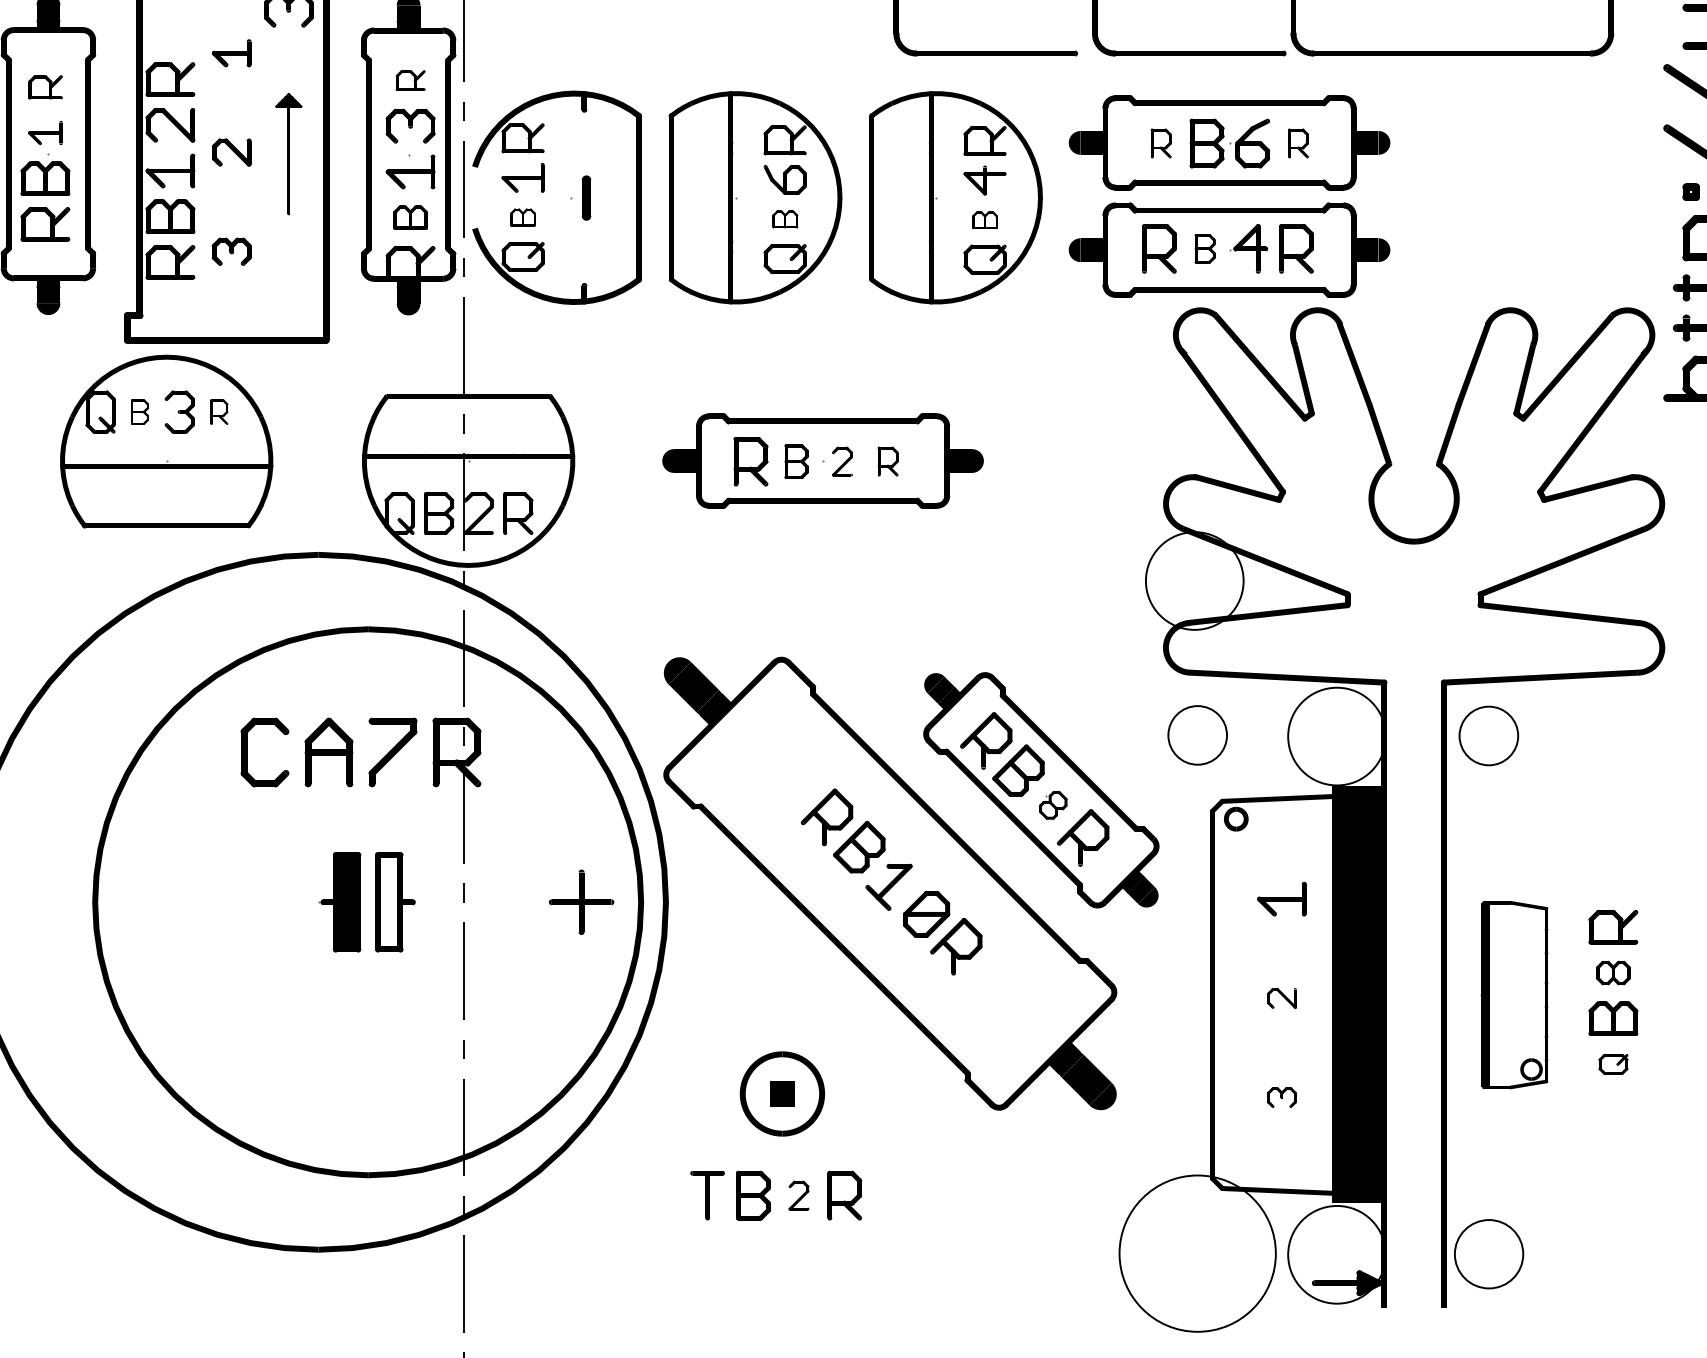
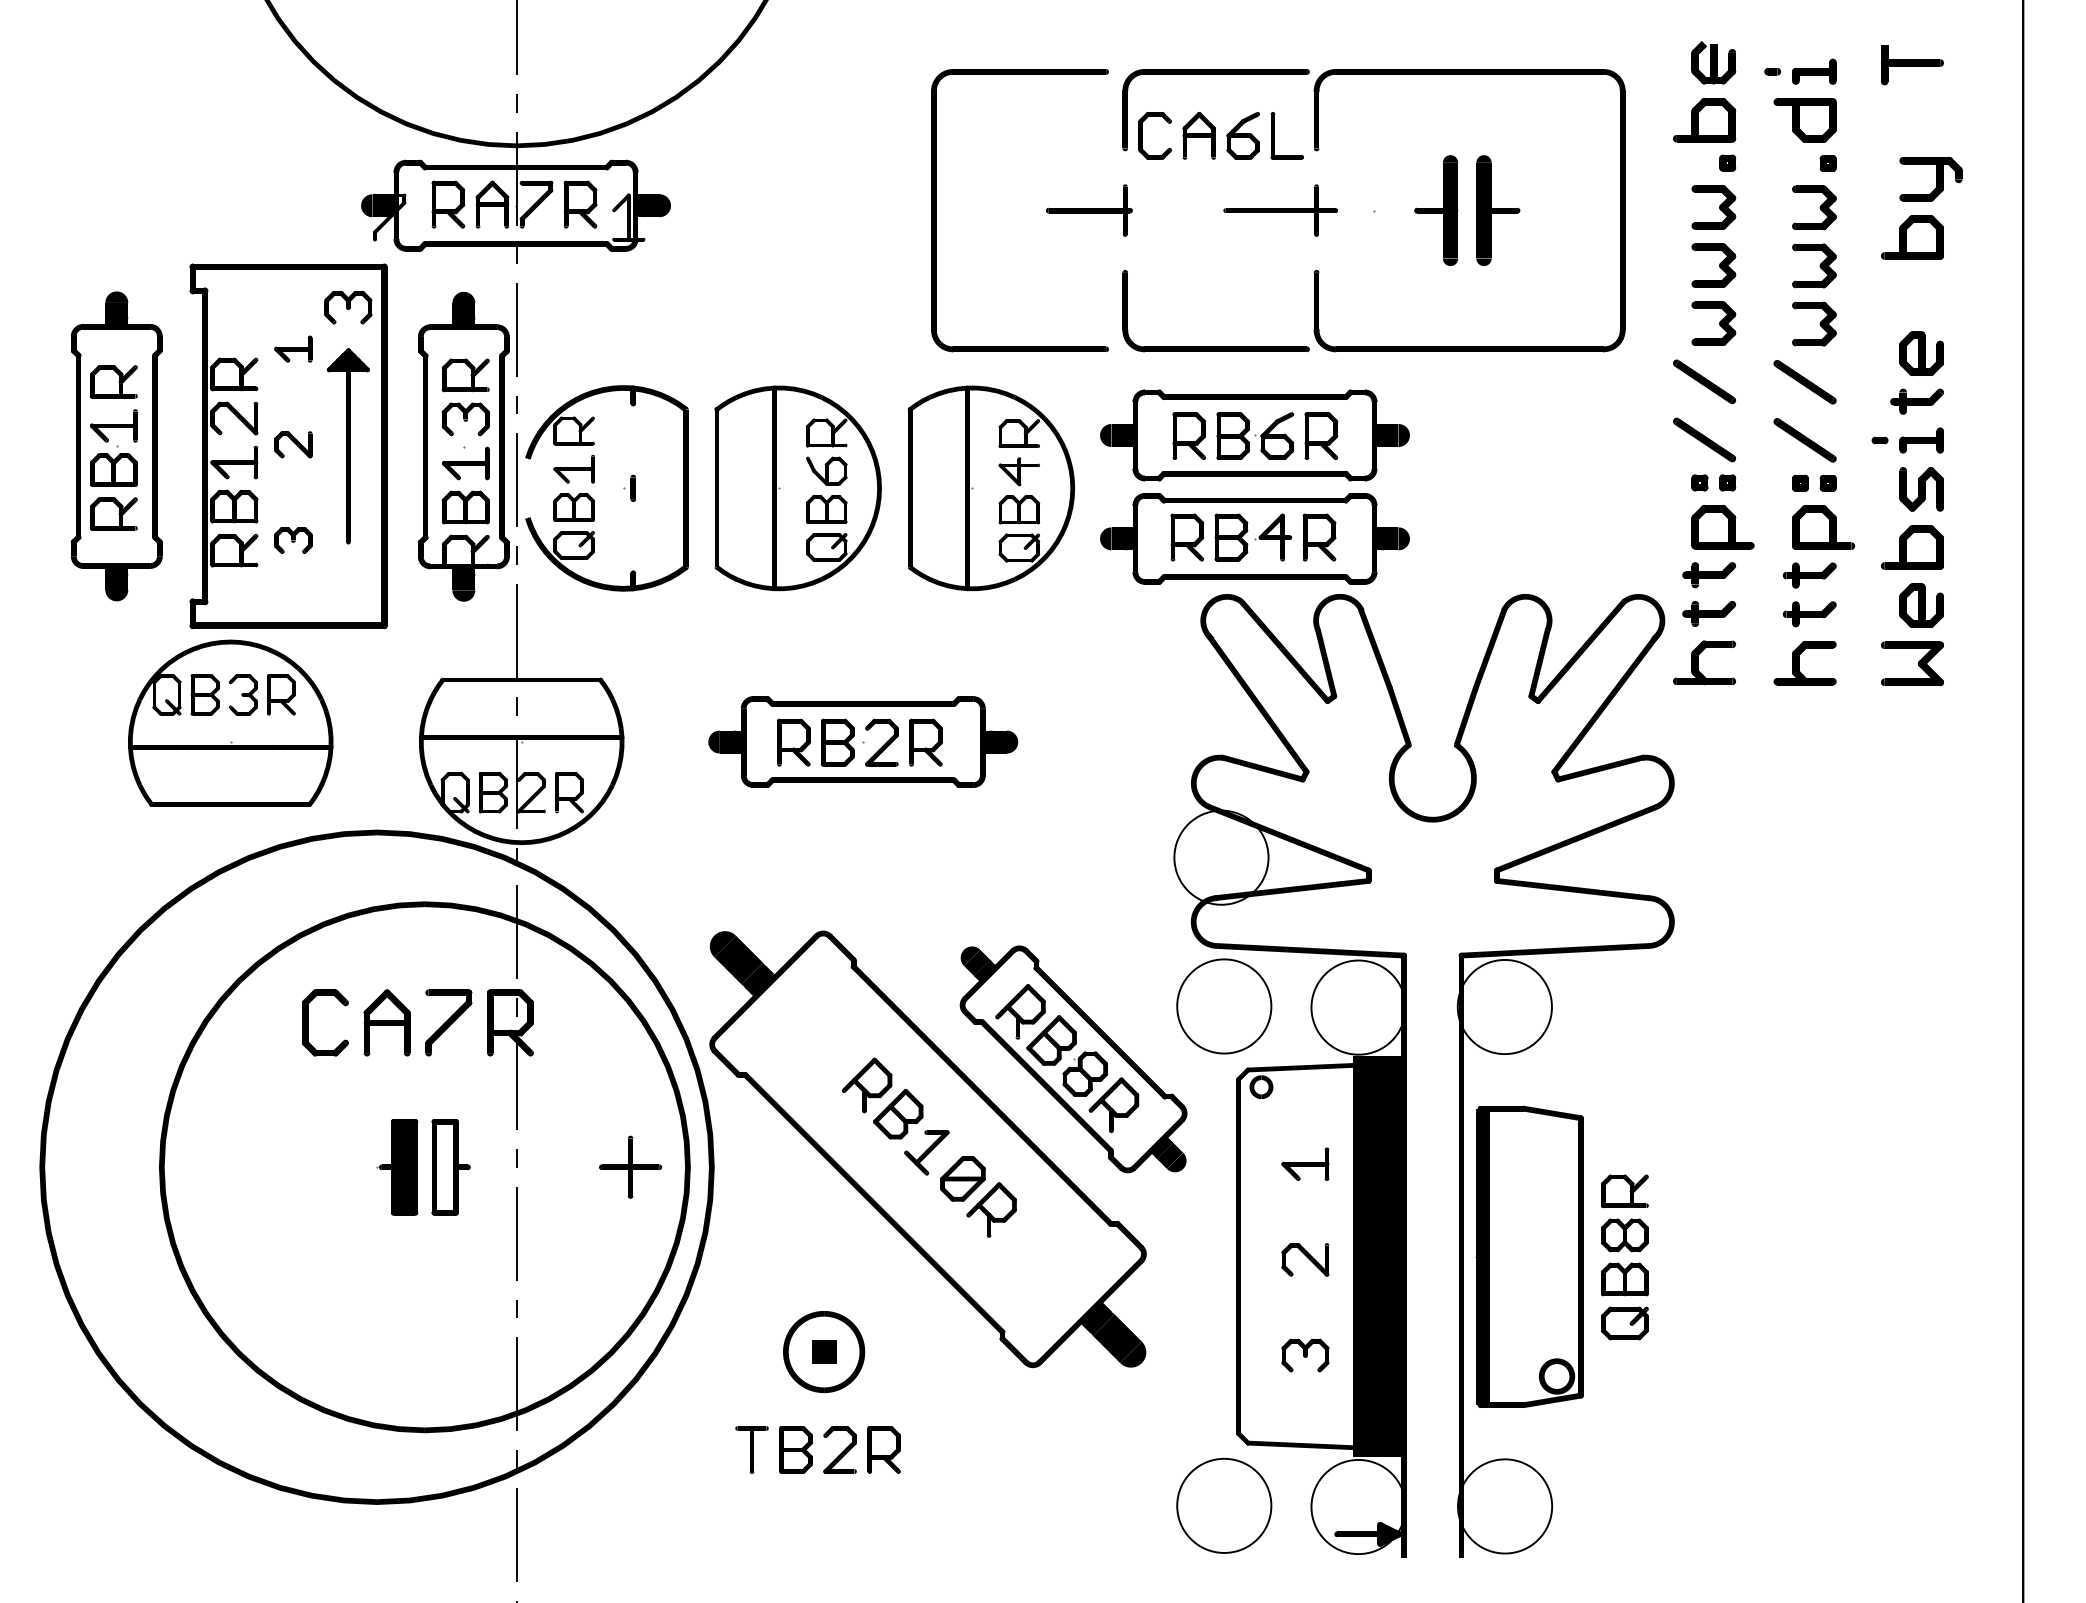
part: (410, 80) -> (465, 375), size x1.67
part: (45, 86) -> (113, 381), size x1.43
part: (45, 132) -> (113, 425), size x1.43
part: (1160, 142) -> (1188, 435), size x1.67
part: (1298, 142) -> (1321, 435), size x1.67
part: (288, 154) -> (348, 446), size x1.67
part: (580, 196) -> (629, 487), size x0.62
part: (410, 217) -> (465, 507), size x1.43
part: (522, 217) -> (573, 507), size x1.67
part: (784, 218) -> (826, 508), size x1.67
part: (985, 219) -> (1019, 509), size x1.67
part: (1205, 248) -> (1231, 537), size x1.67
part: (139, 411) -> (204, 694), size x1.67
part: (219, 411) -> (281, 694), size x1.67
part: (796, 461) -> (837, 742), size x1.43
part: (841, 461) -> (881, 742), size x1.67
part: (887, 461) -> (925, 742), size x1.67
circle: (1197, 735) -> (1224, 1006), size x1.67
circle: (1488, 735) -> (1504, 1006), size x1.67
part: (1052, 804) -> (1084, 1073), size x1.67
part: (1613, 973) -> (1624, 1235), size x1.43
part: (1514, 994) -> (1529, 1256), size x1.67
part: (1281, 997) -> (1305, 1259), size x1.67
part: (1613, 1064) -> (1624, 1323), size x1.67
part: (1281, 1097) -> (1305, 1355), size x1.67
part: (798, 1195) -> (839, 1449), size x1.67
circle: (1197, 1253) -> (1224, 1505), size x0.62
circle: (1489, 1254) -> (1505, 1506), size x1.43

